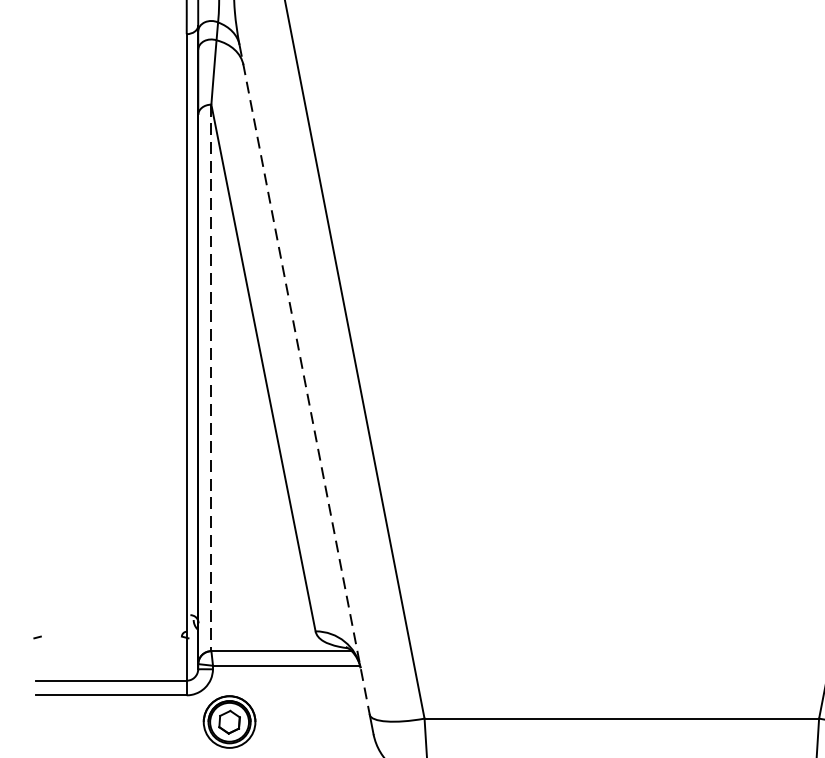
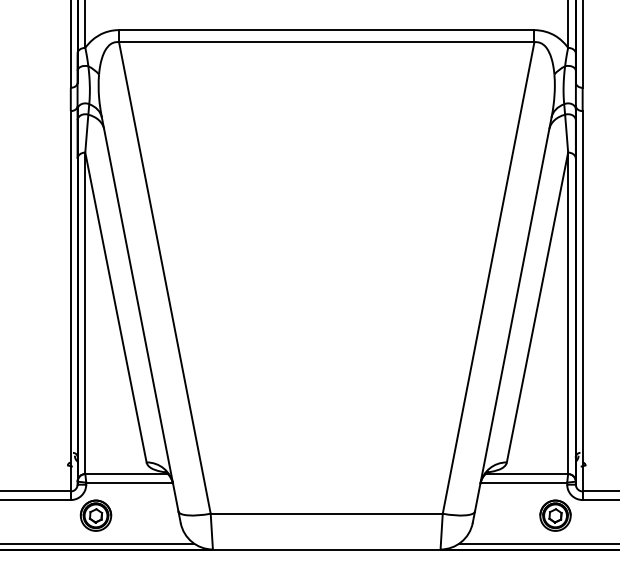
line: (211, 378) -> (85, 313), dashed -> solid
line: (305, 379) -> (140, 314), dashed -> solid

